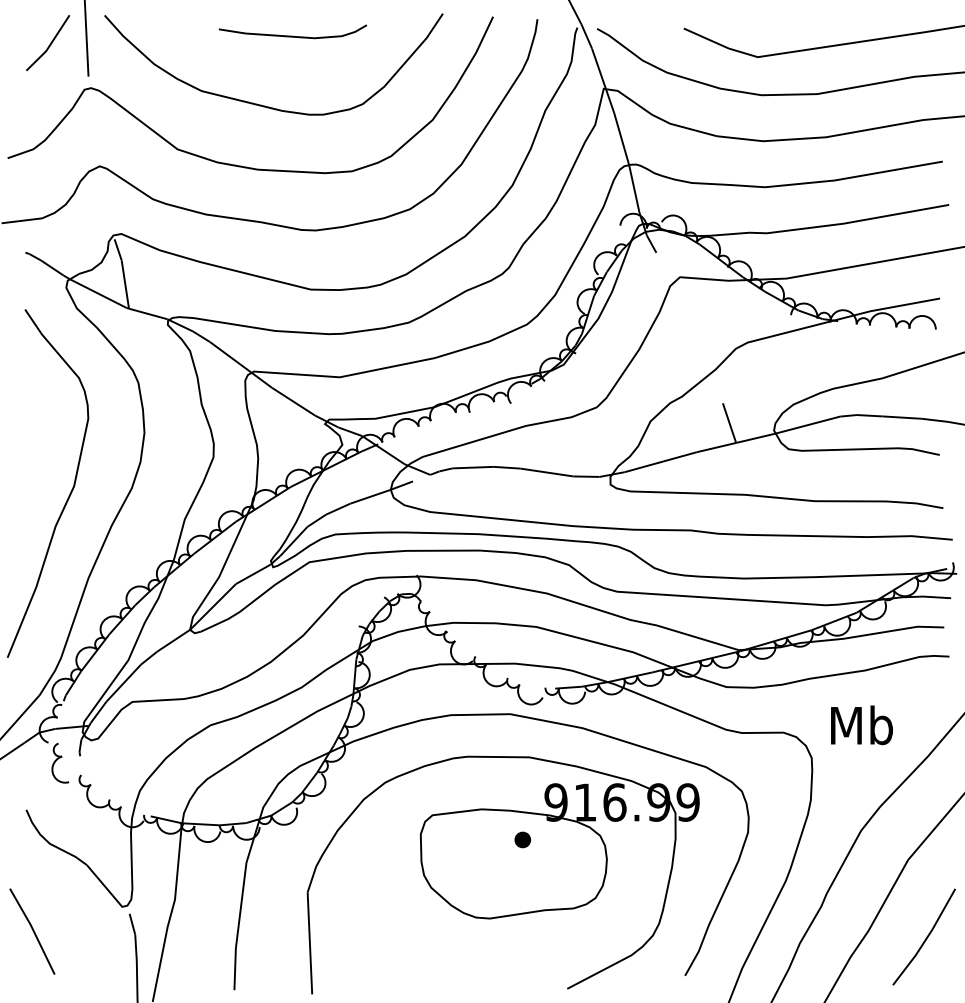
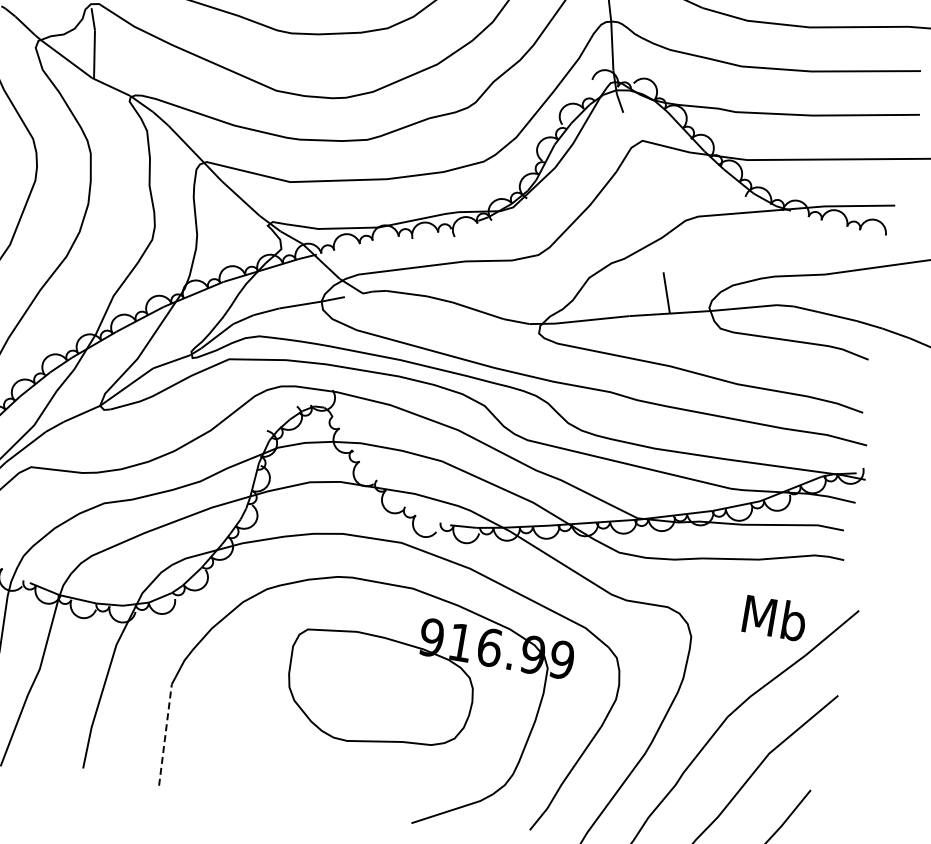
text: (861, 725) -> (774, 618), moved
part: (522, 839) -> (392, 668), removed
line: (309, 942) -> (165, 734), solid -> dashed

